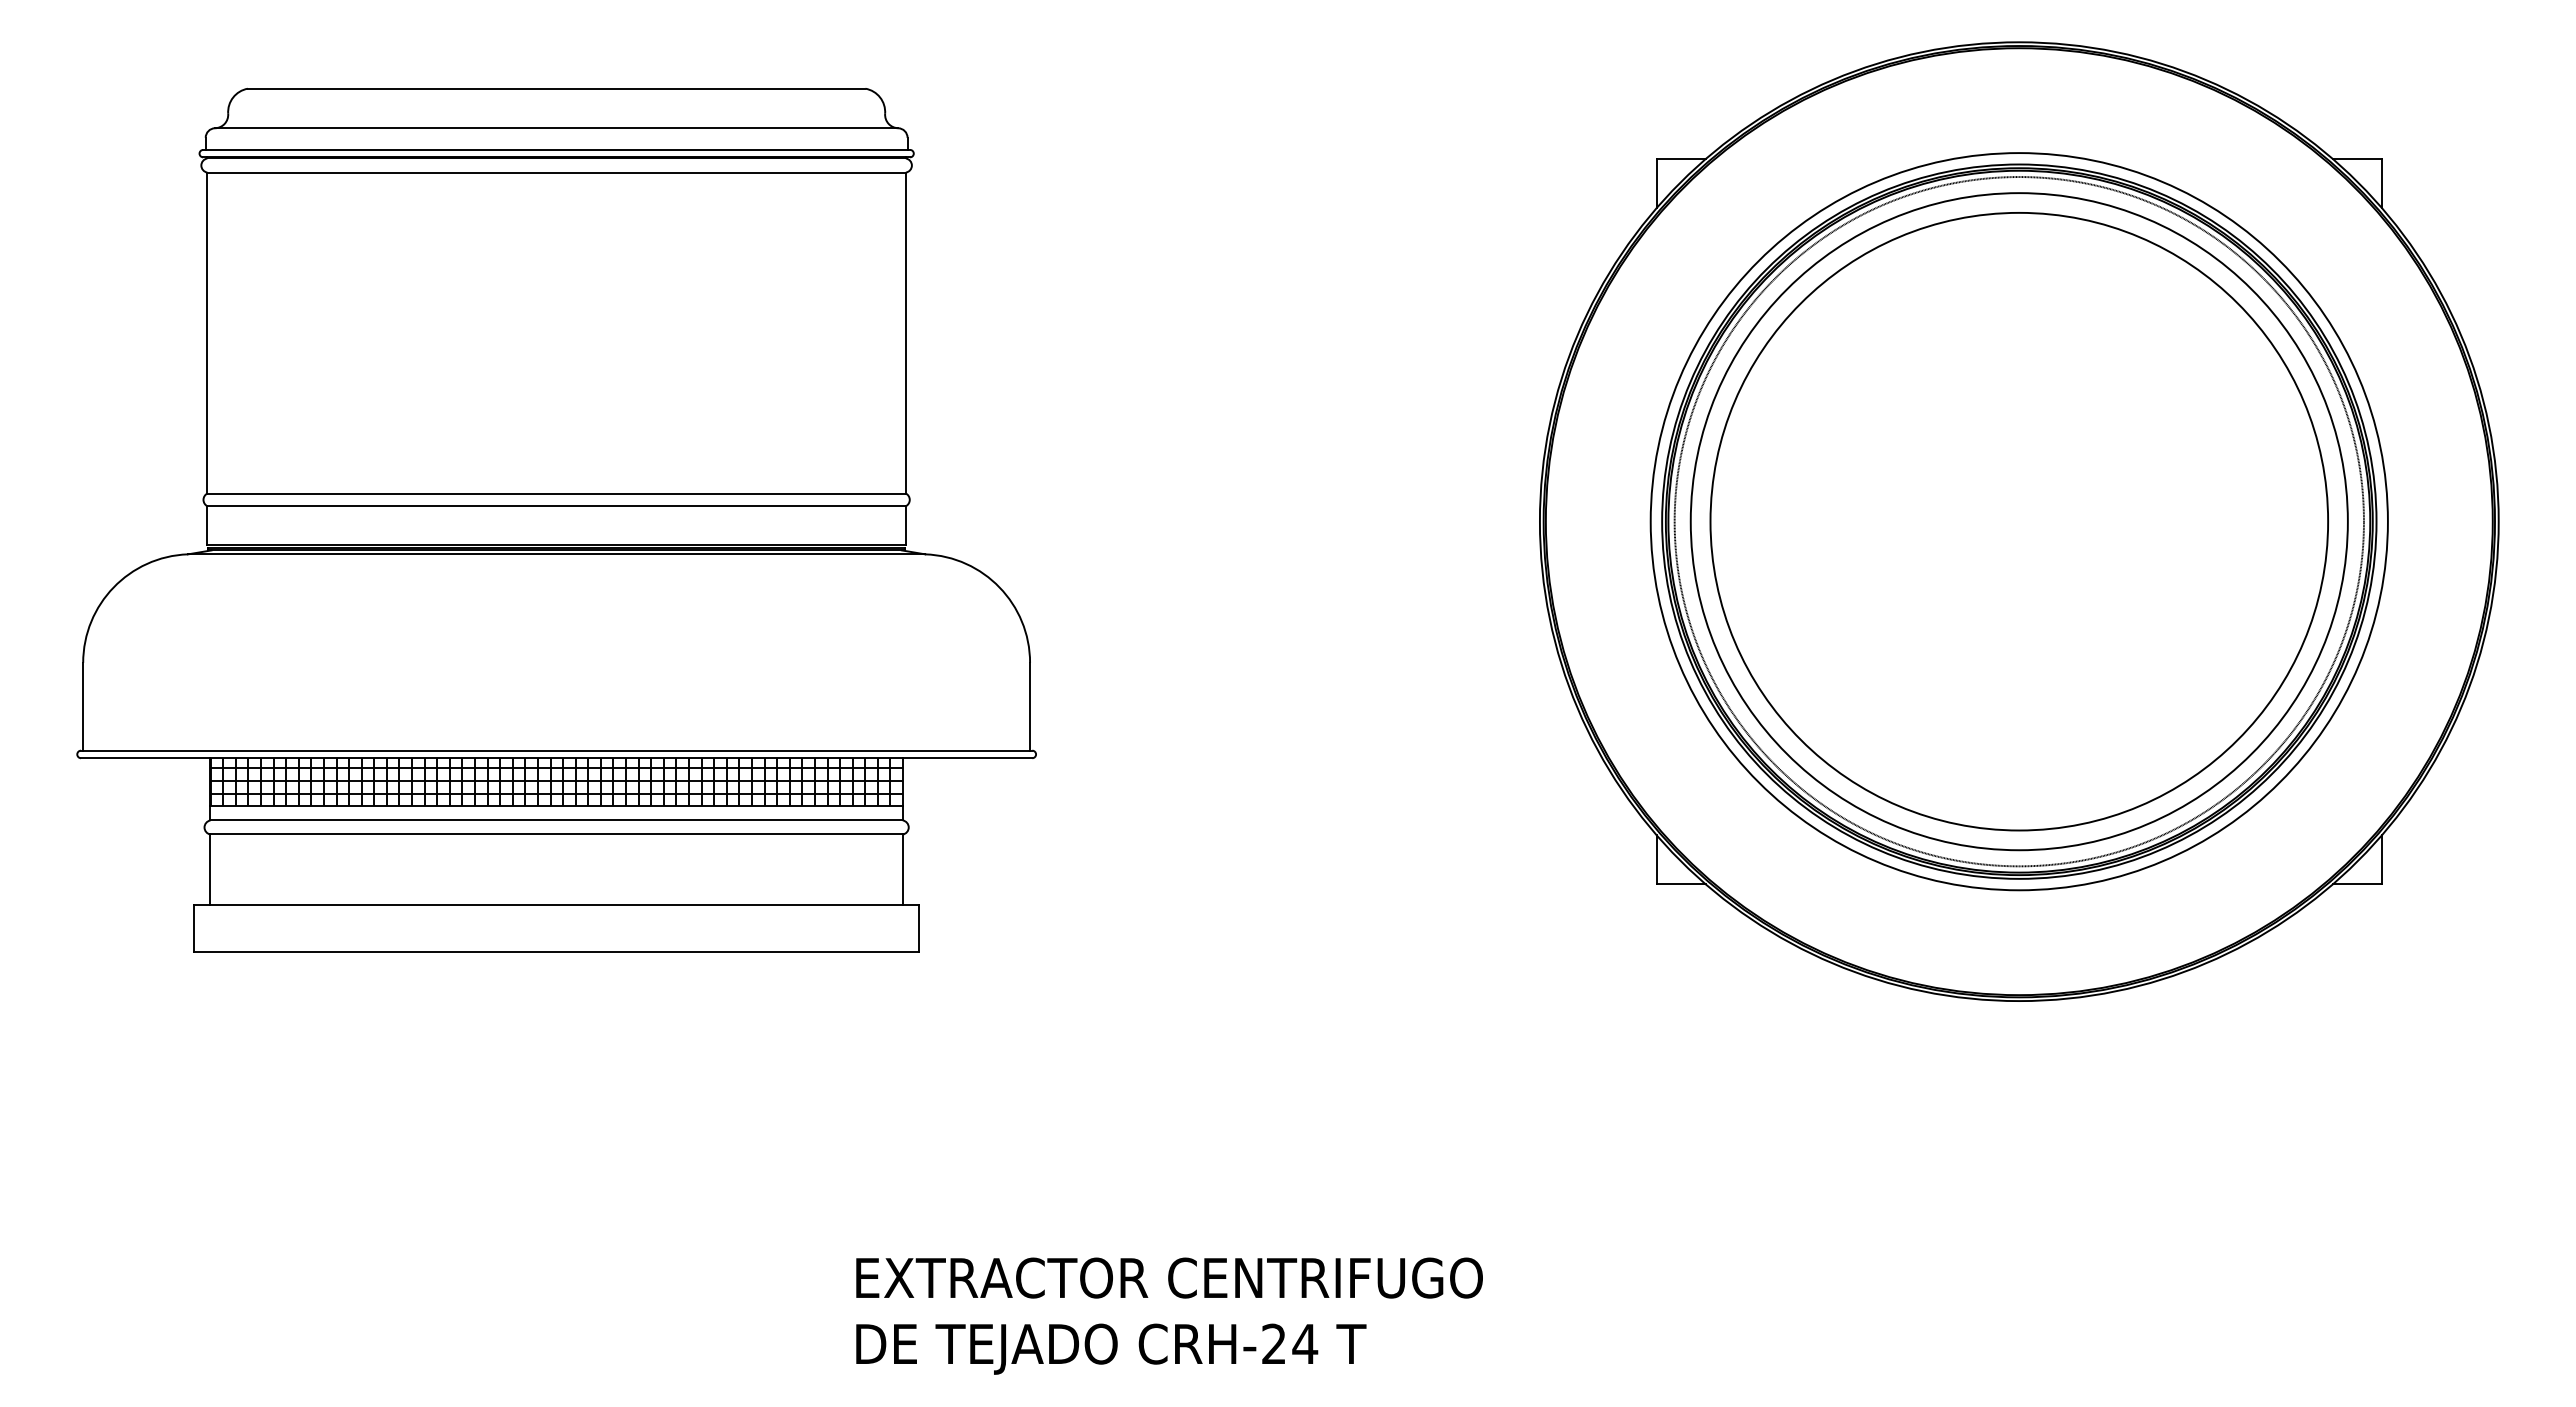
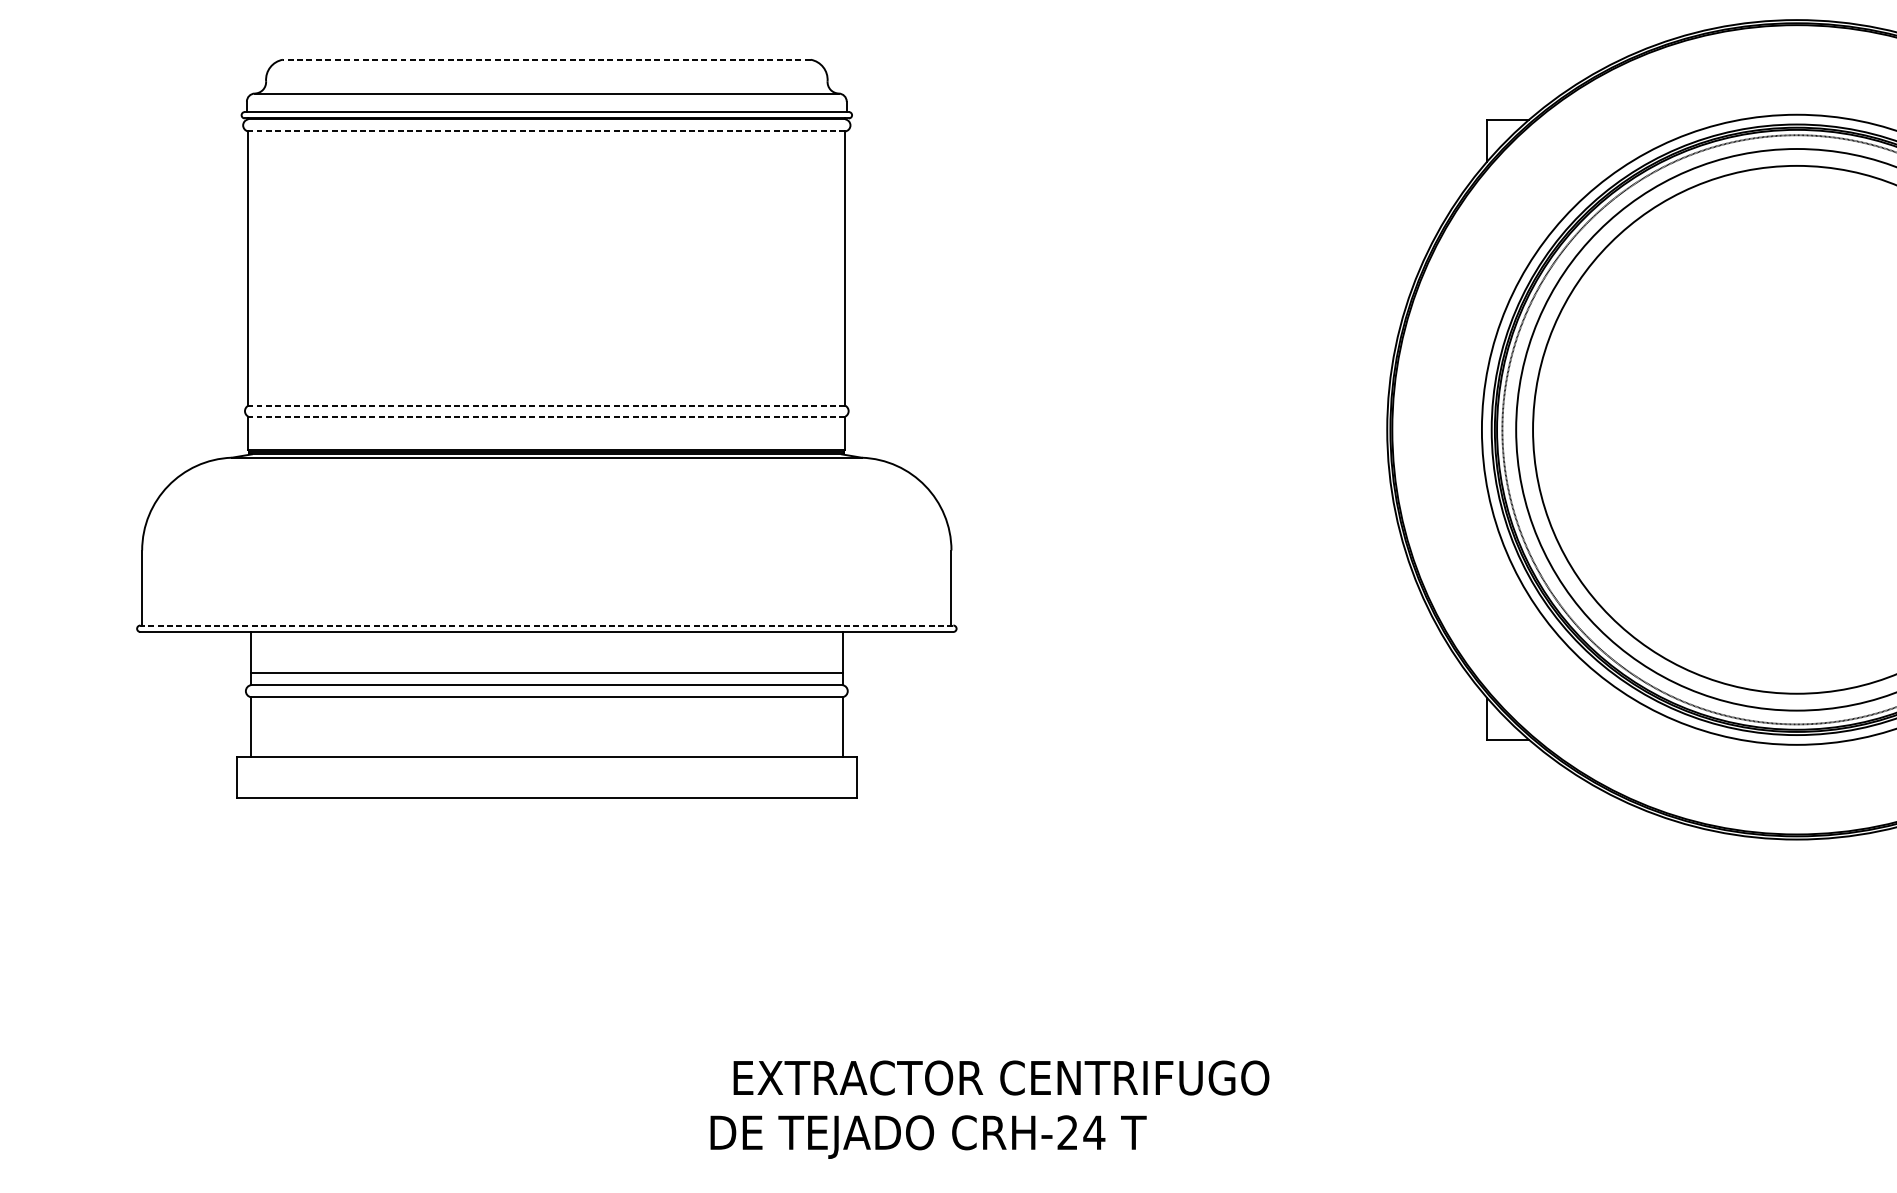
line: (556, 88) -> (546, 59), solid -> dashed
line: (556, 172) -> (546, 131), solid -> dashed
line: (556, 493) -> (546, 405), solid -> dashed
line: (556, 506) -> (546, 416), solid -> dashed
line: (556, 750) -> (546, 625), solid -> dashed
hatch: (556, 781) -> (546, 651), removed
text: (1169, 1277) -> (1001, 1077), moved
text: (1111, 1348) -> (928, 1136), moved

